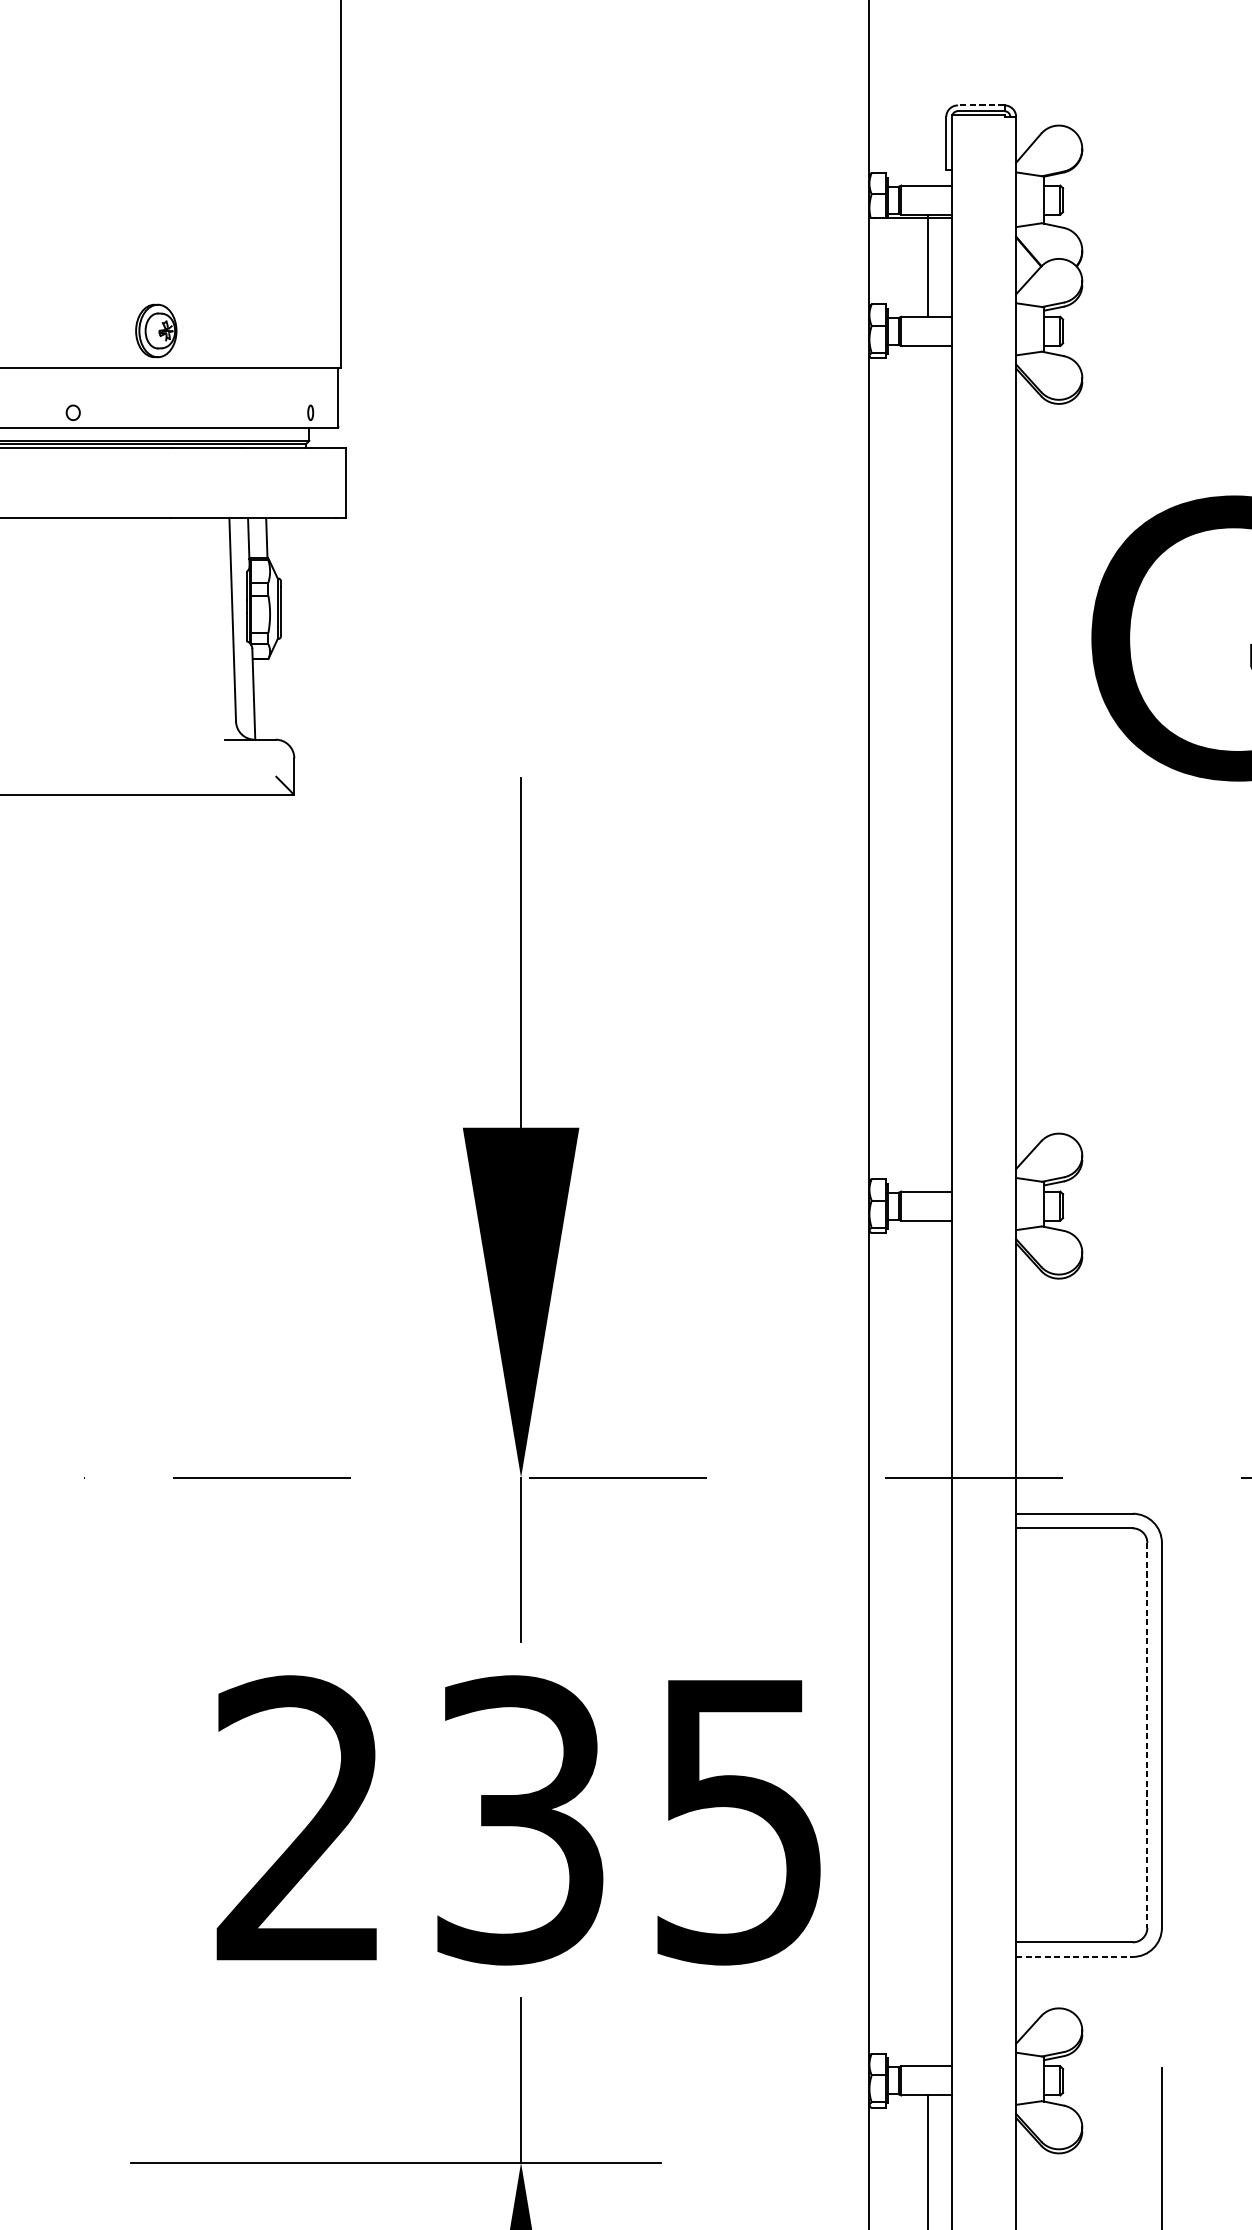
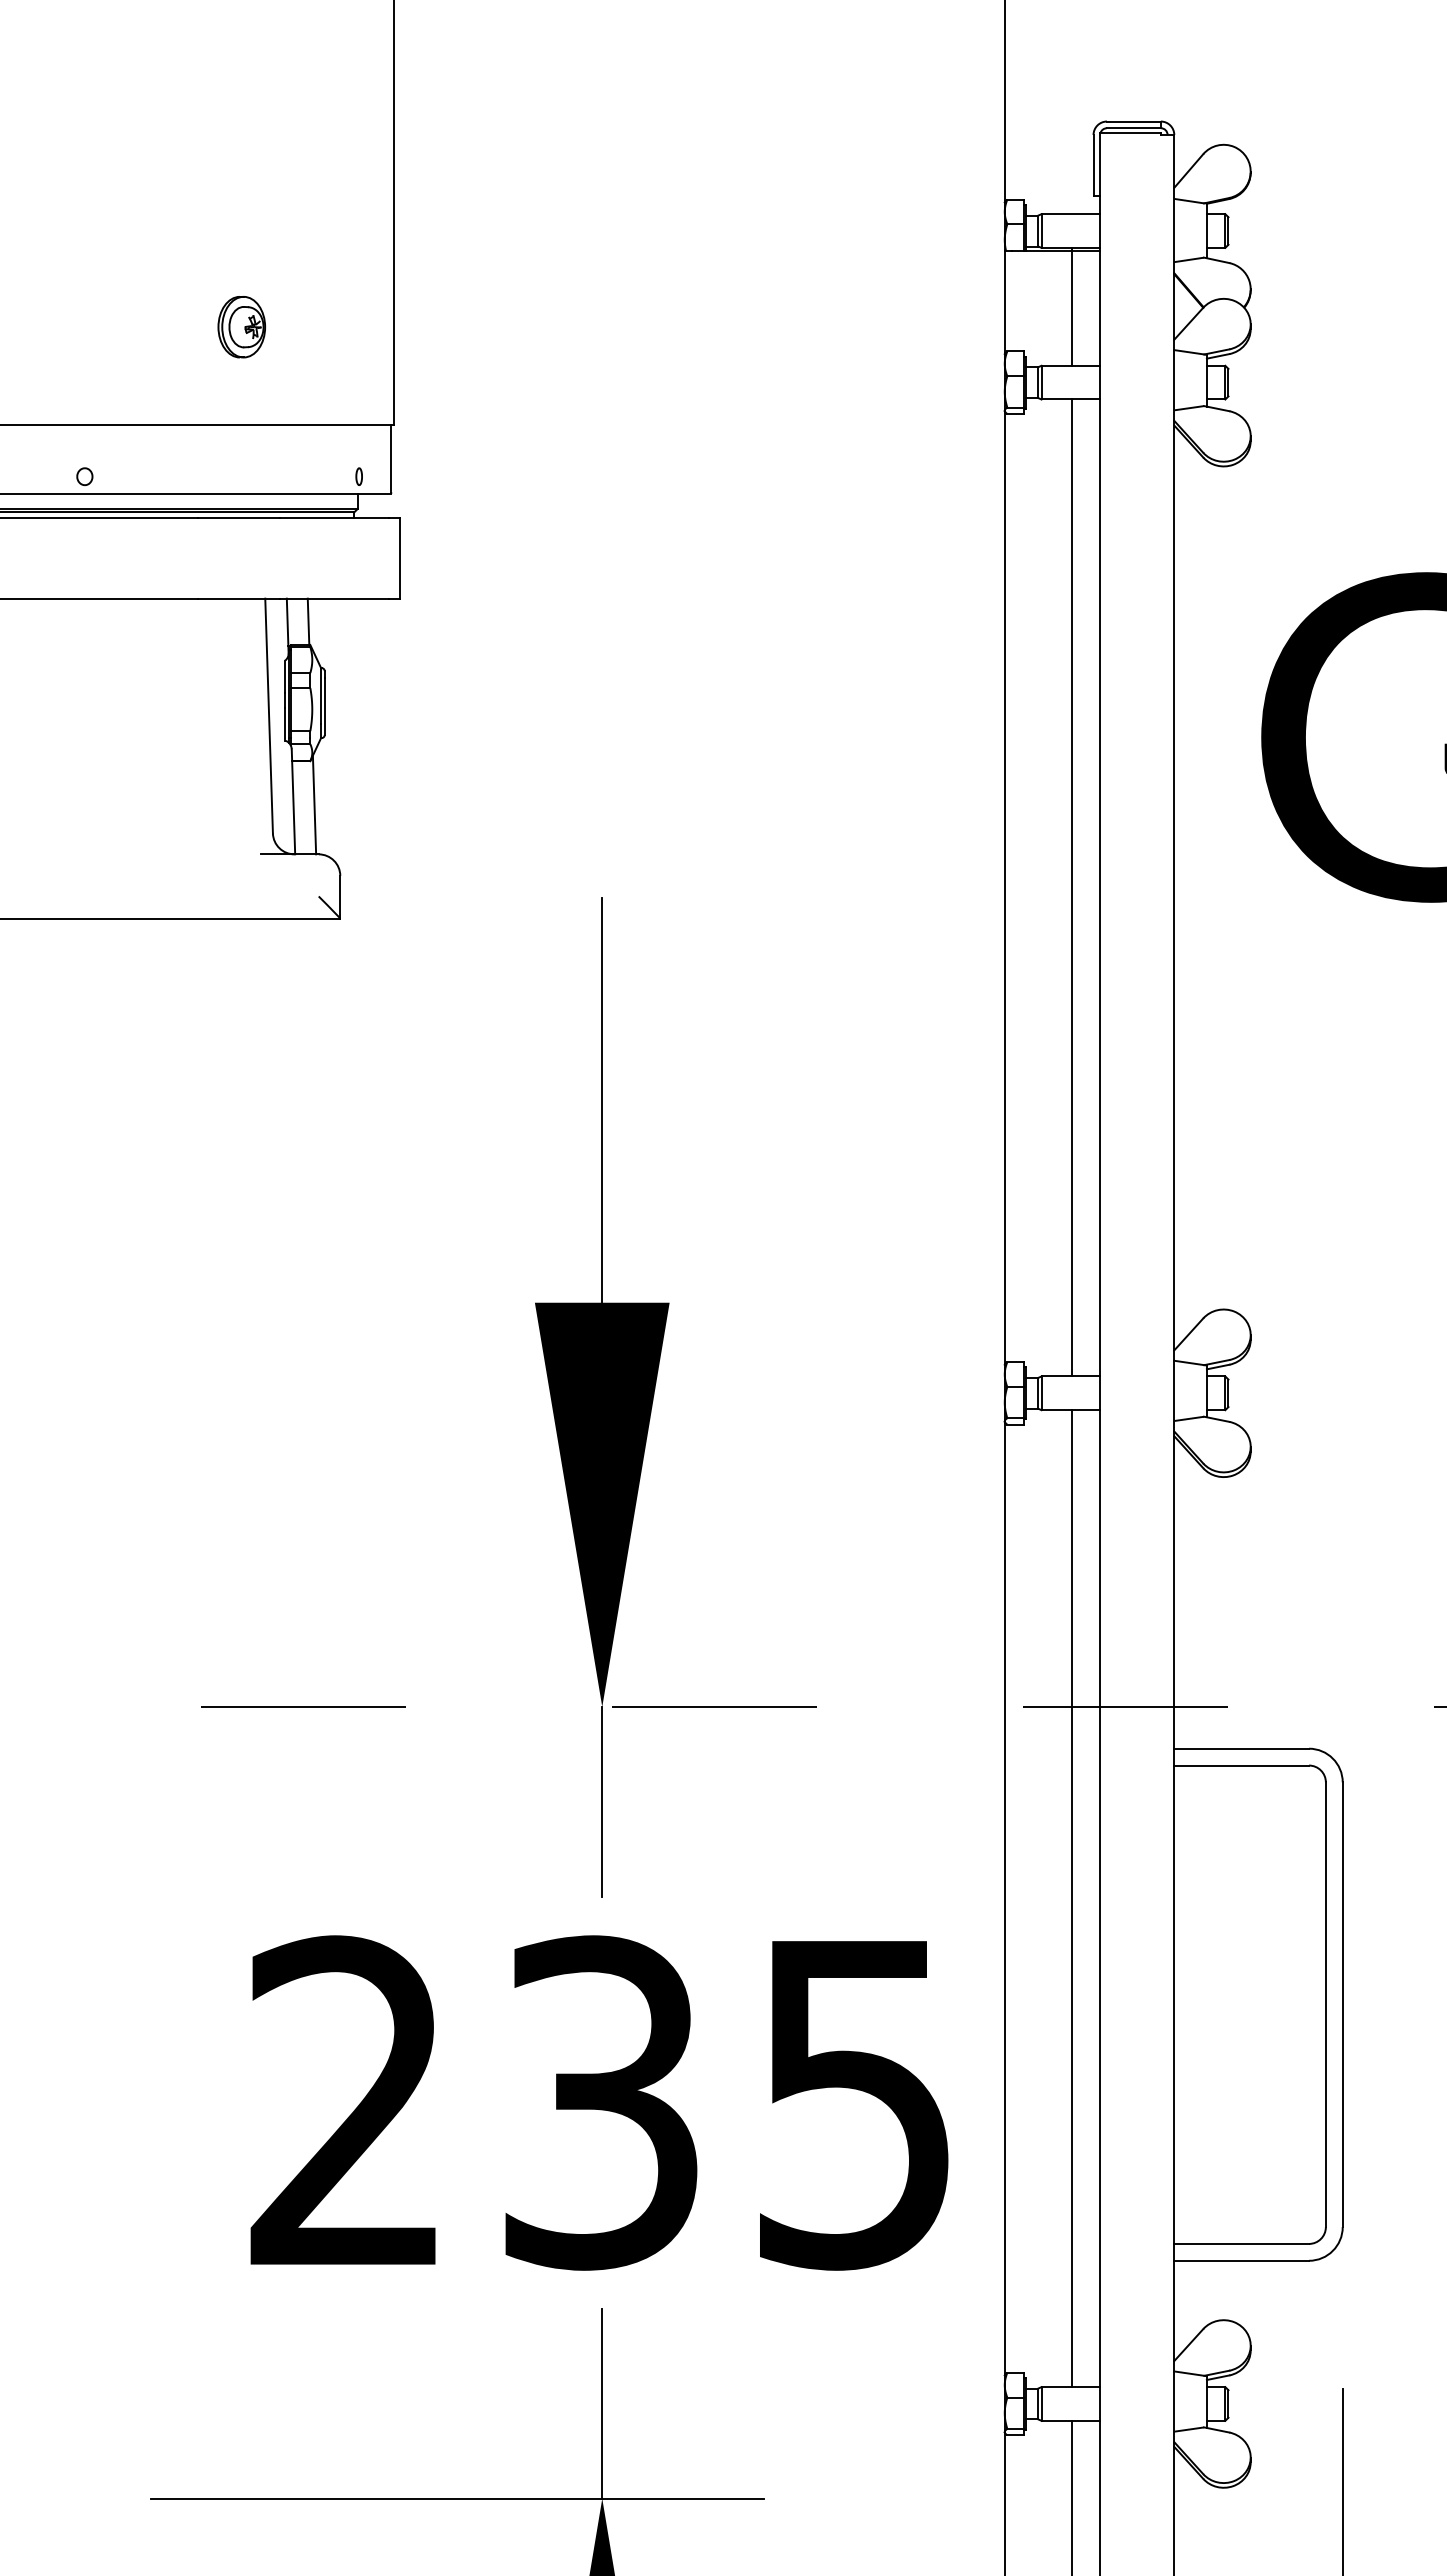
line: (980, 105) -> (1133, 121), dashed -> solid
part: (156, 331) -> (241, 327), moved
line: (272, 696) -> (314, 804), added
line: (928, 768) -> (1072, 887), added
line: (928, 1643) -> (1072, 1898), added
line: (1147, 1735) -> (1325, 2005), dashed -> solid
line: (1075, 1956) -> (1242, 2260), dashed -> solid

